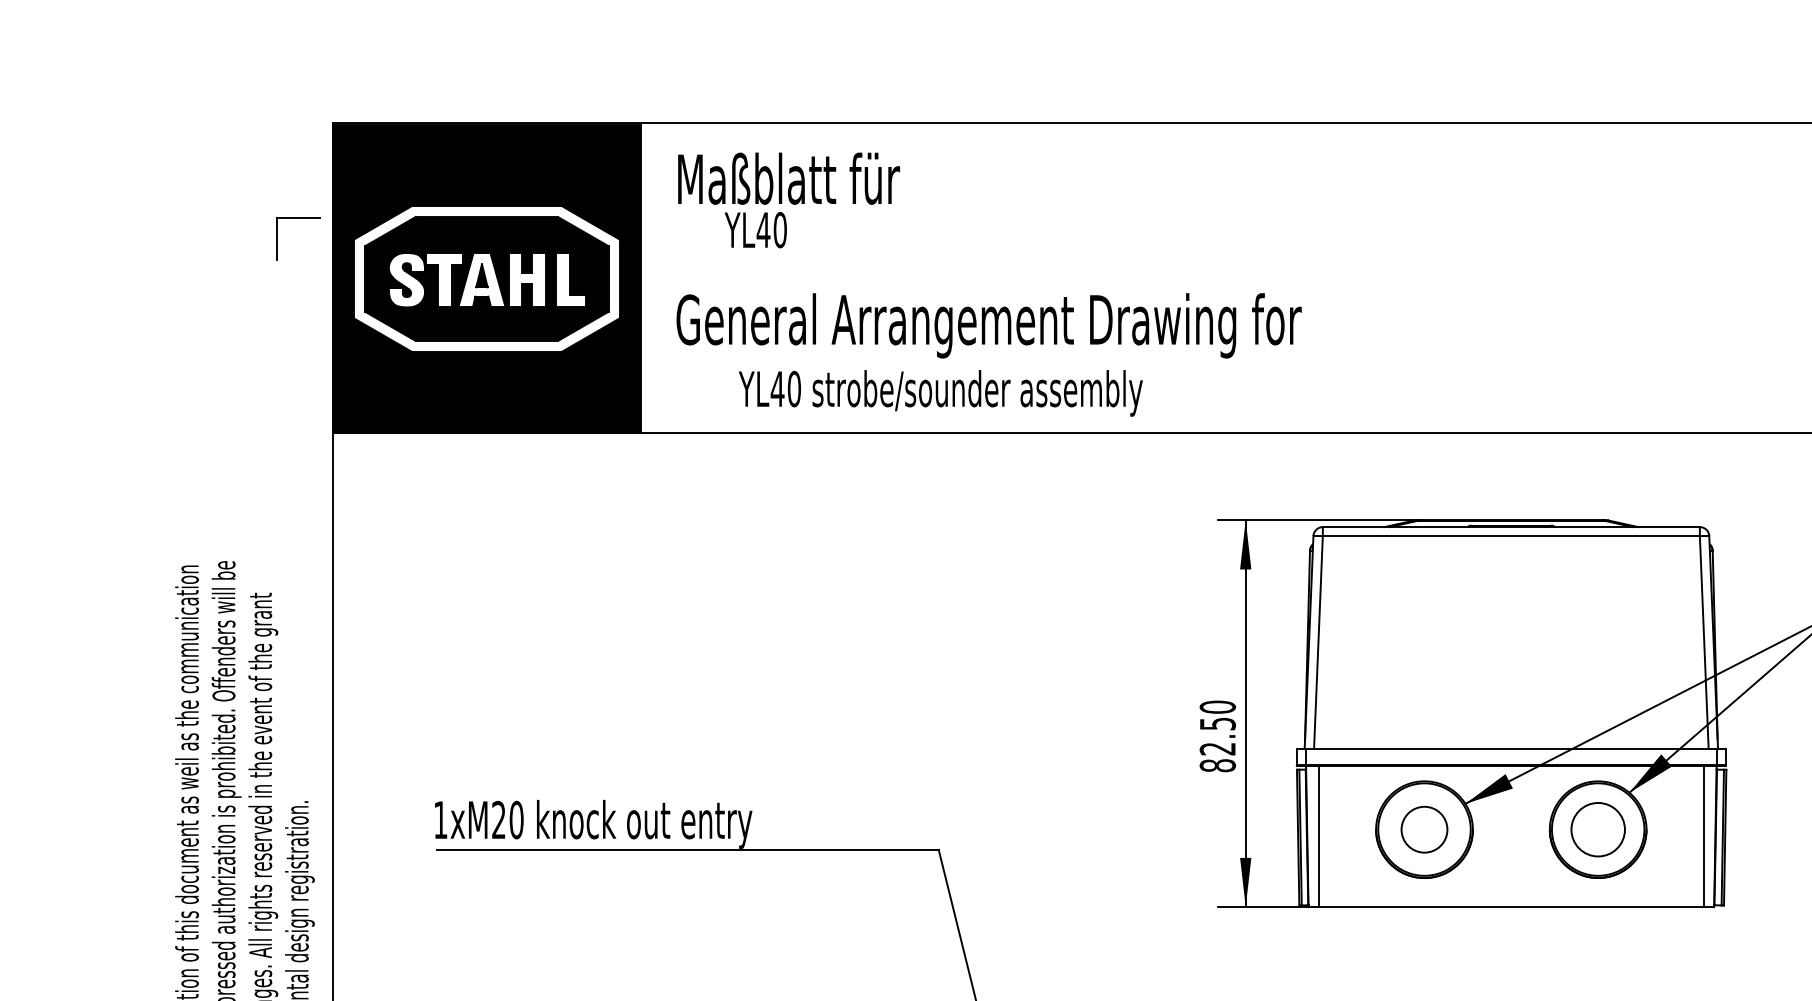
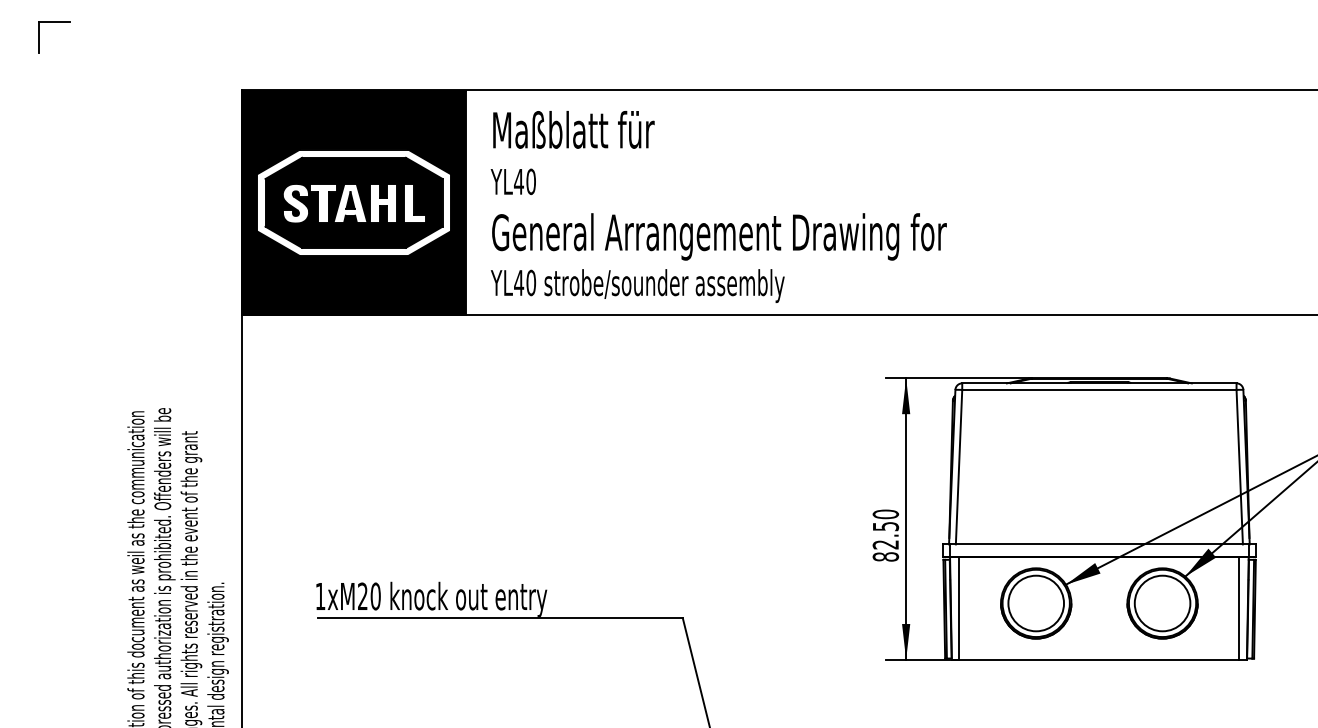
part: (298, 218) -> (54, 22), moved
text: (755, 230) -> (513, 182), moved
text: (940, 393) -> (637, 286), moved
circle: (1424, 829) -> (1036, 603), size x1.67
circle: (1597, 829) -> (1162, 603), size x1.43

